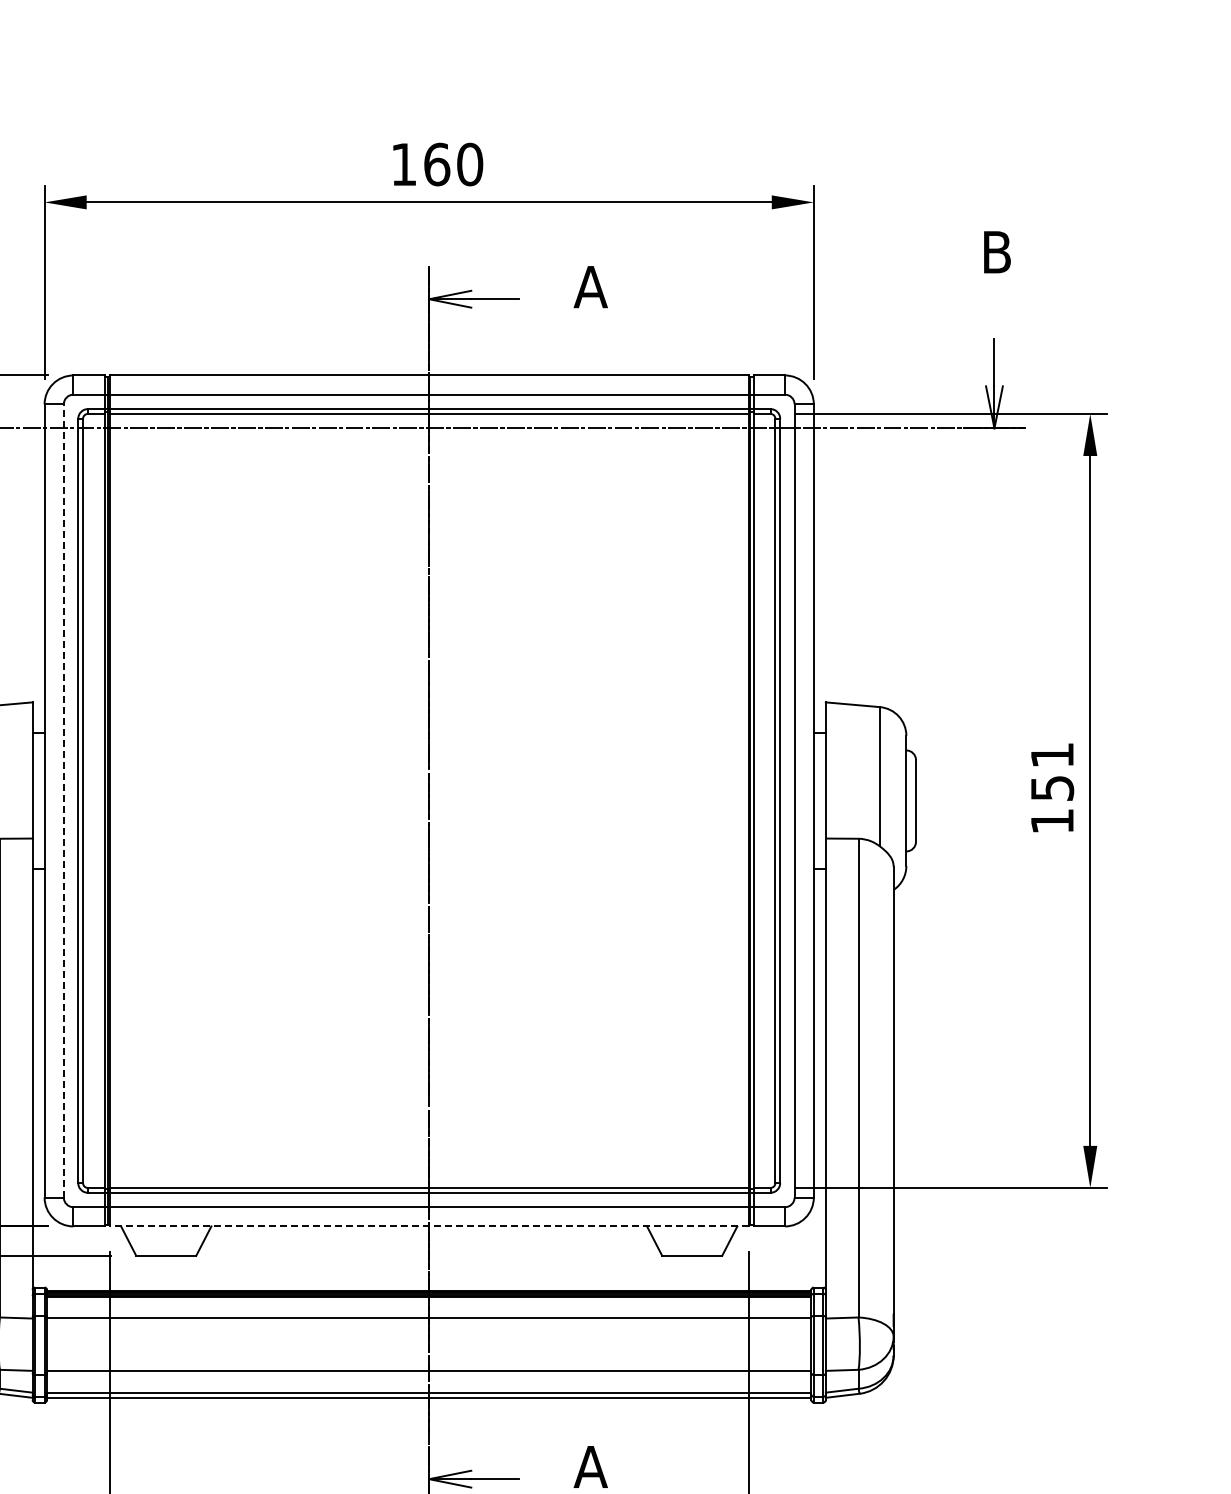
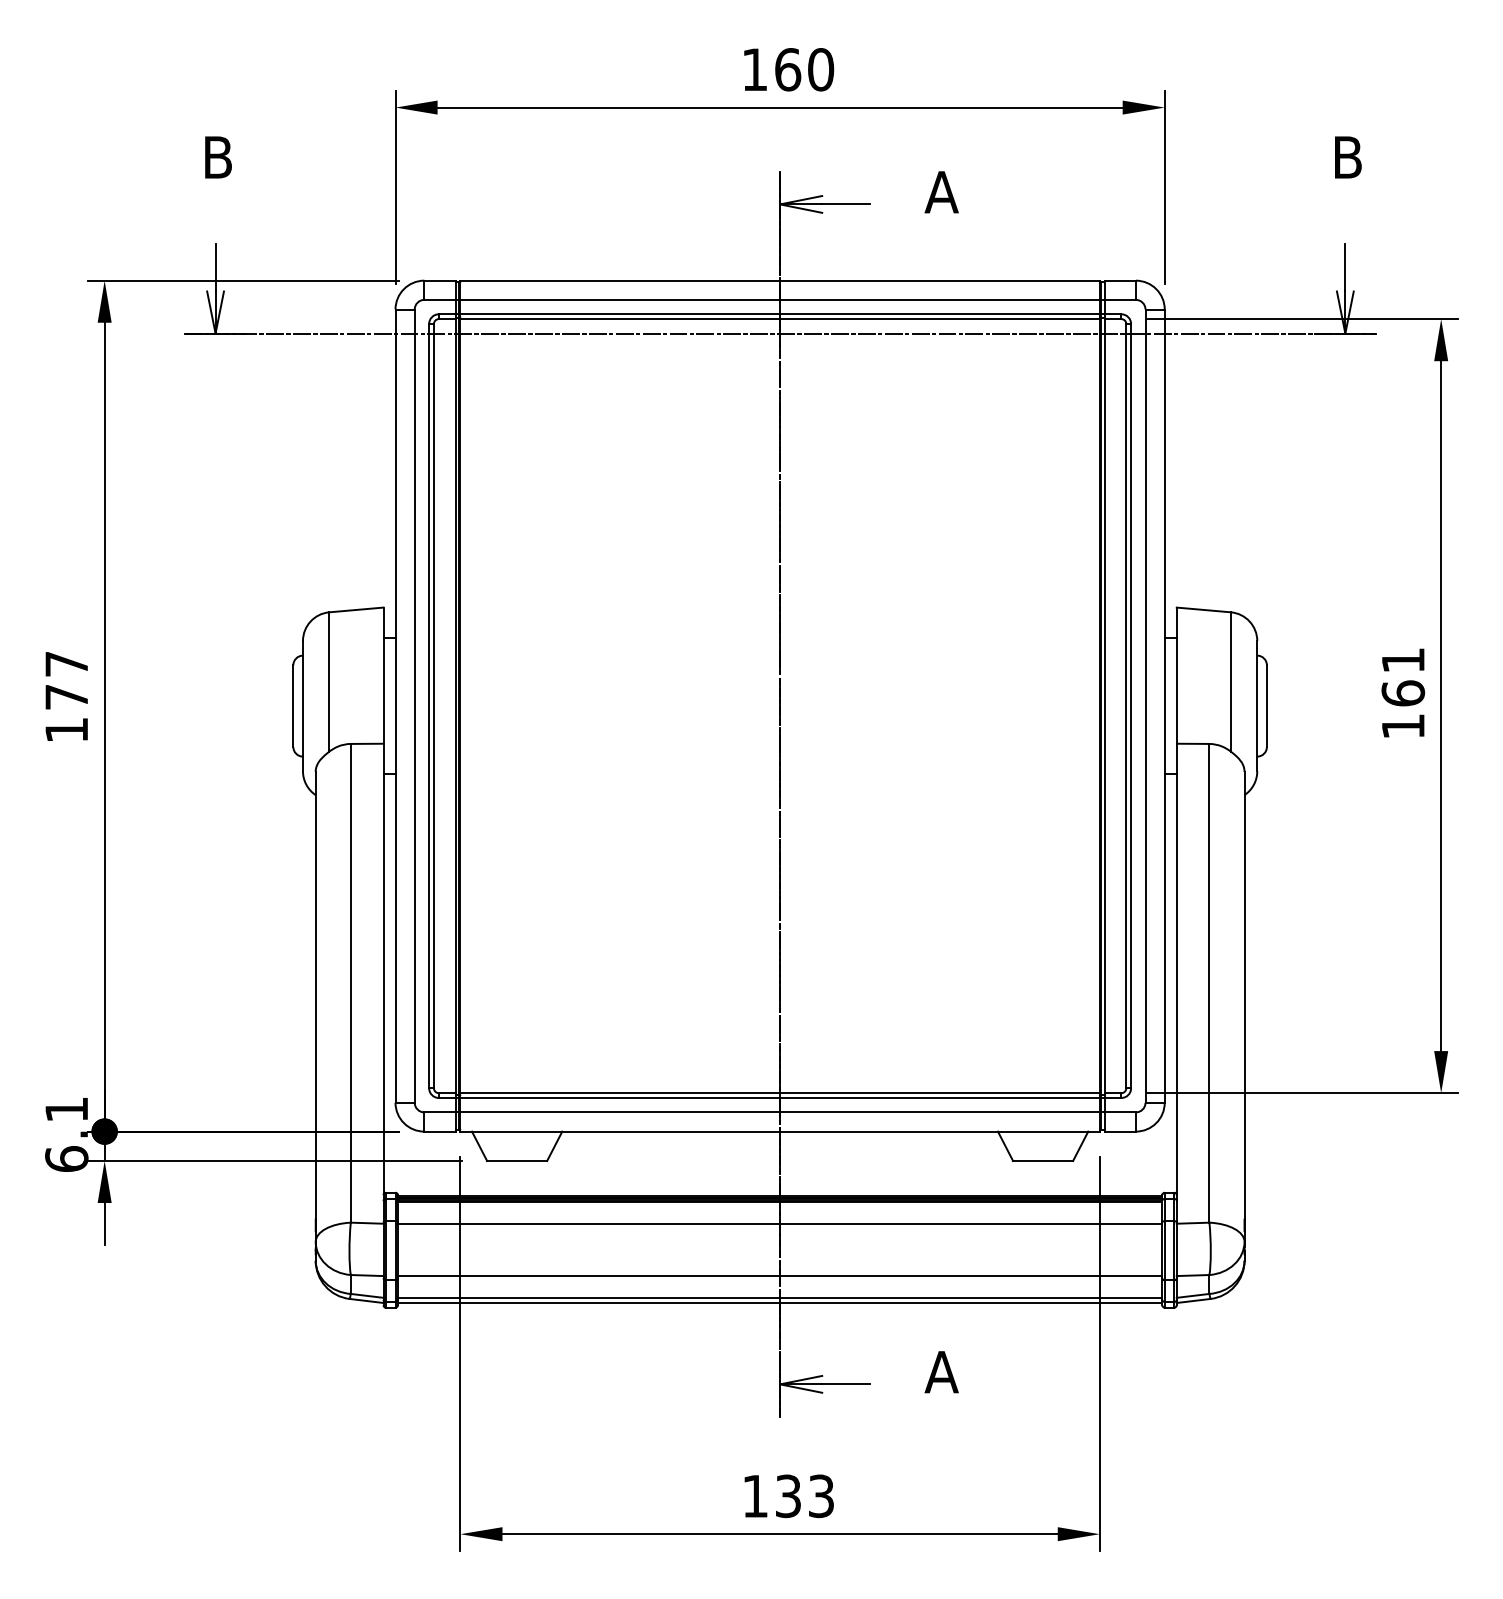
text: (1052, 788) -> (1403, 693), 151 -> 161
line: (63, 801) -> (414, 706), dashed -> solid
line: (429, 1226) -> (780, 1131), dashed -> solid

